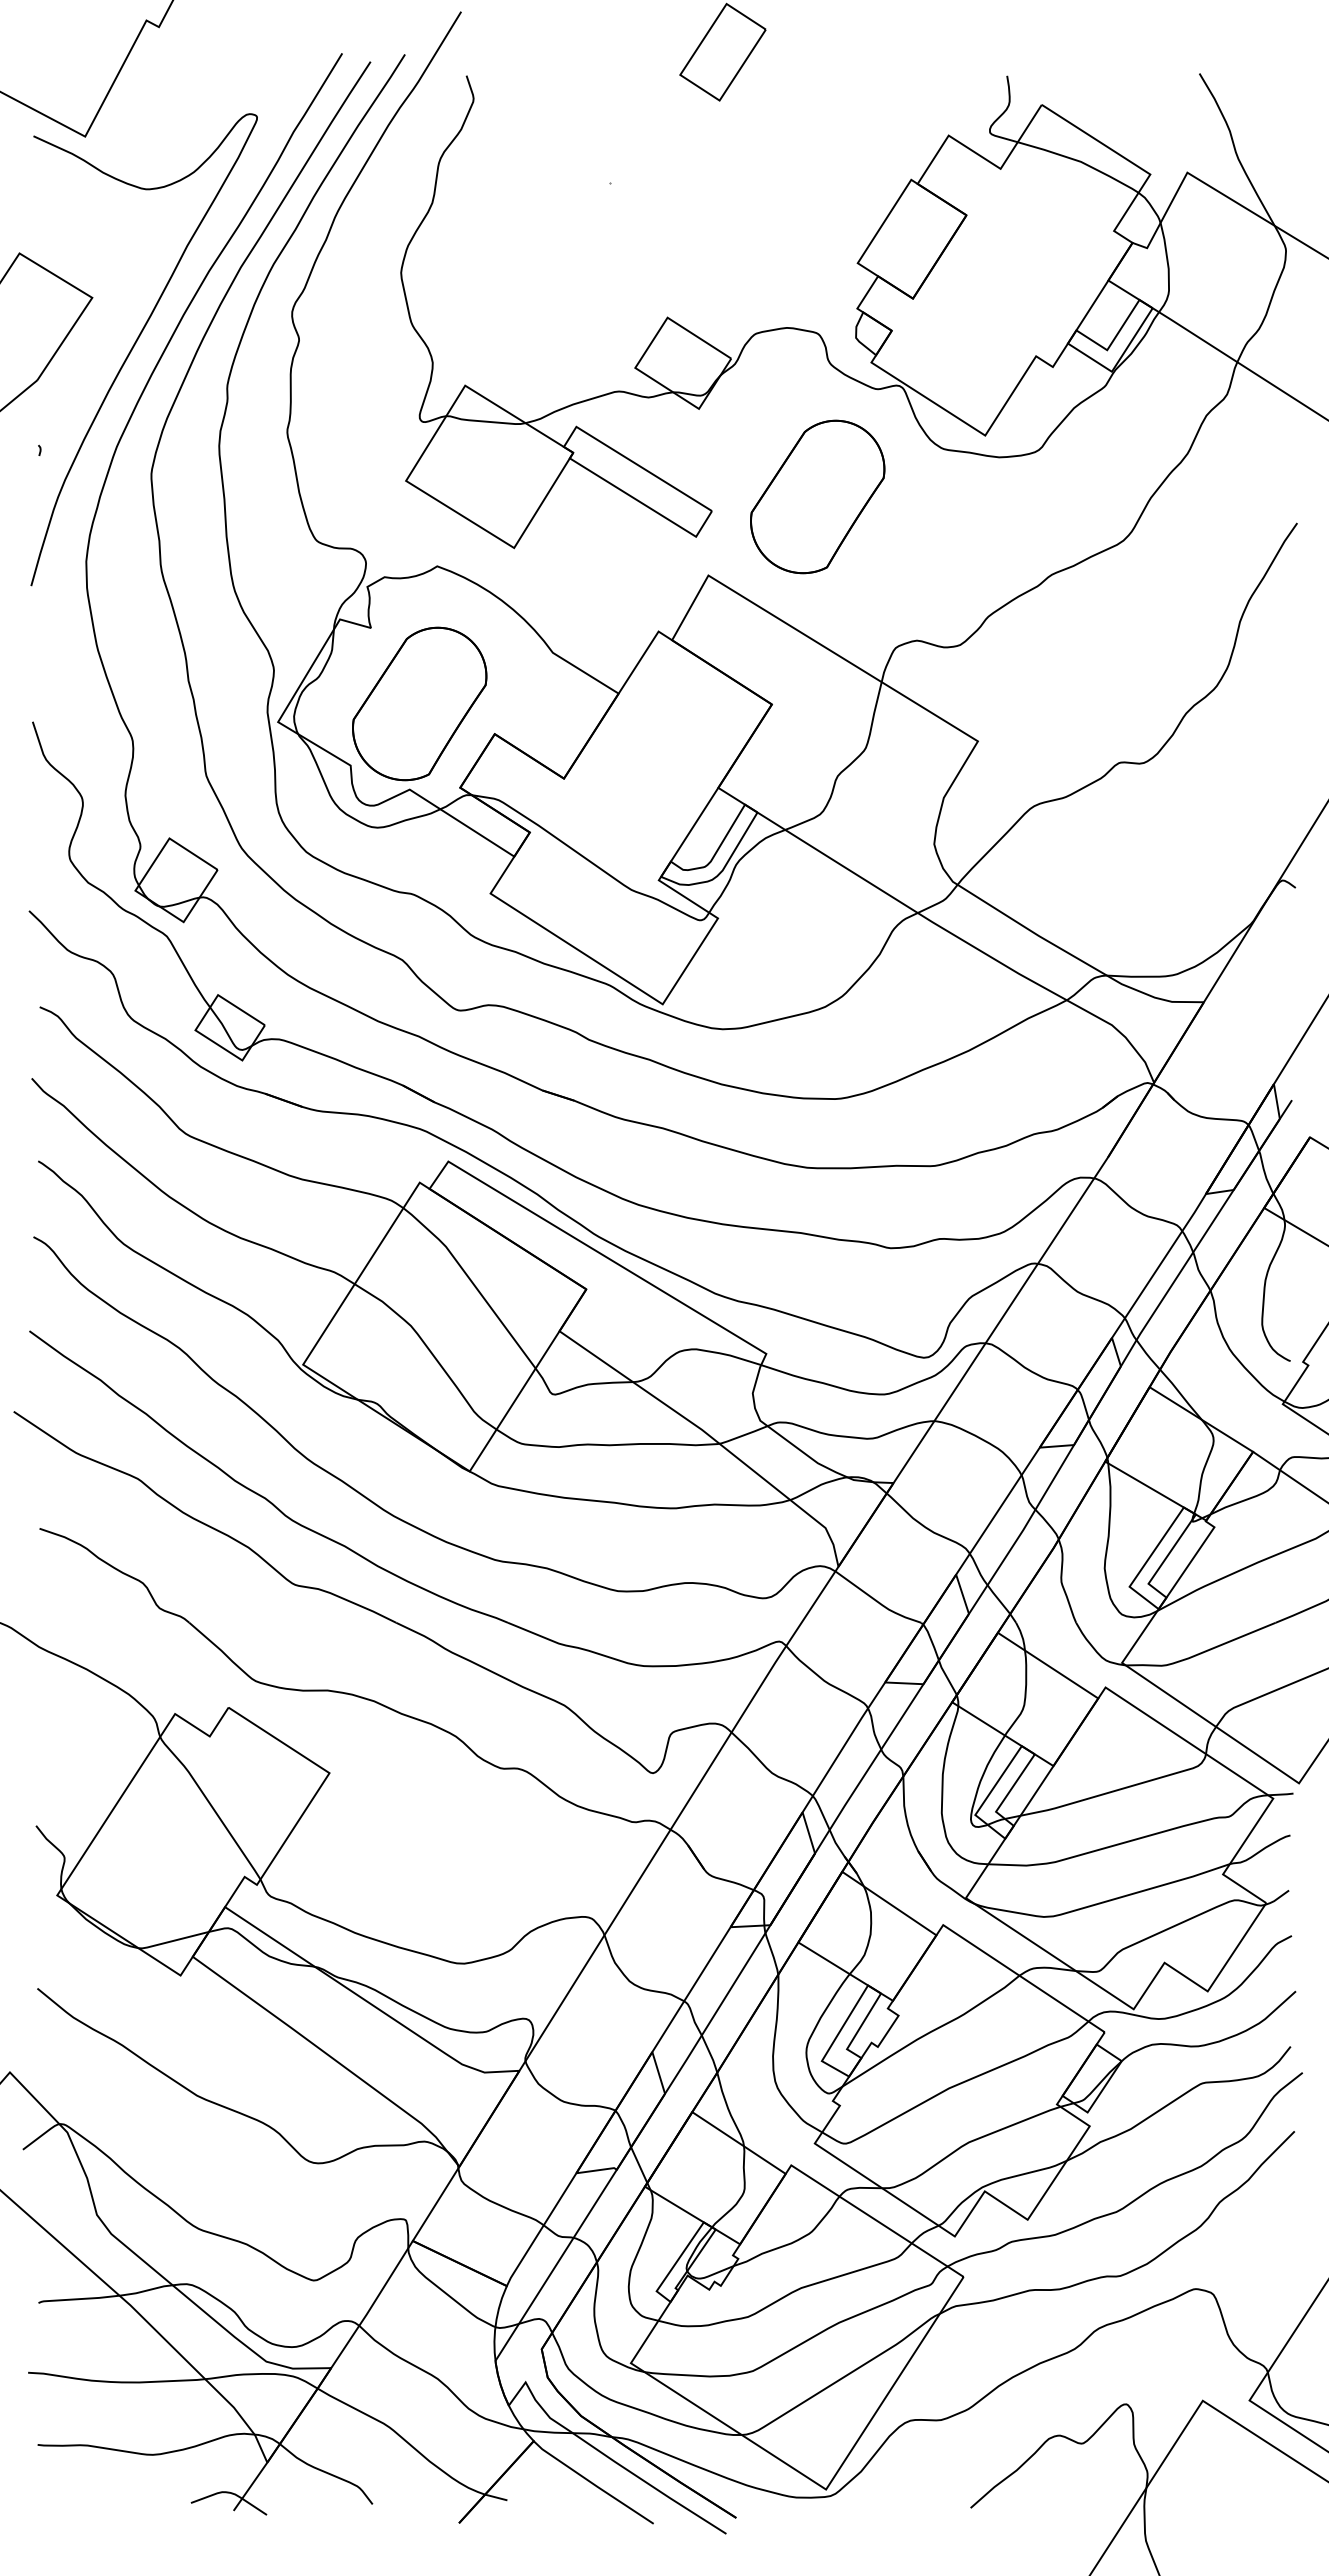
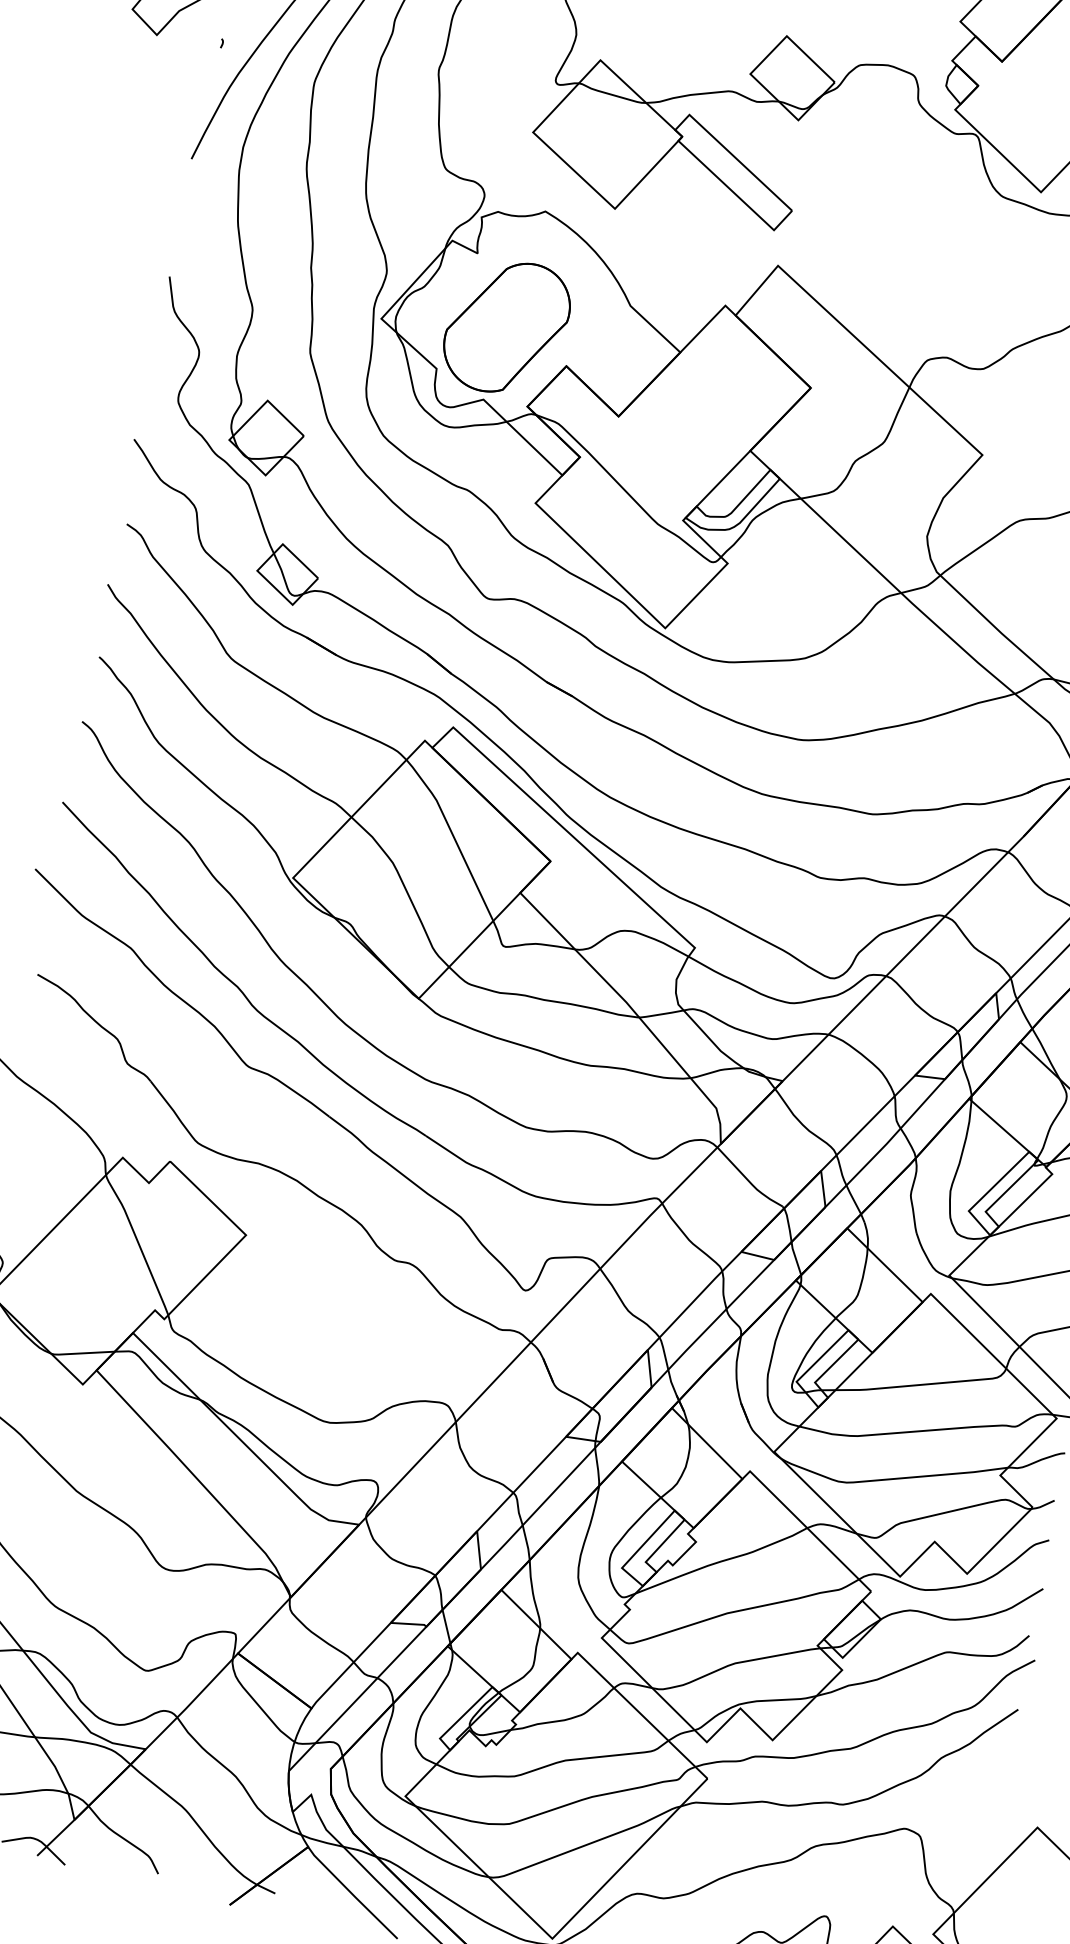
part: (817, 496) -> (885, 216), removed

